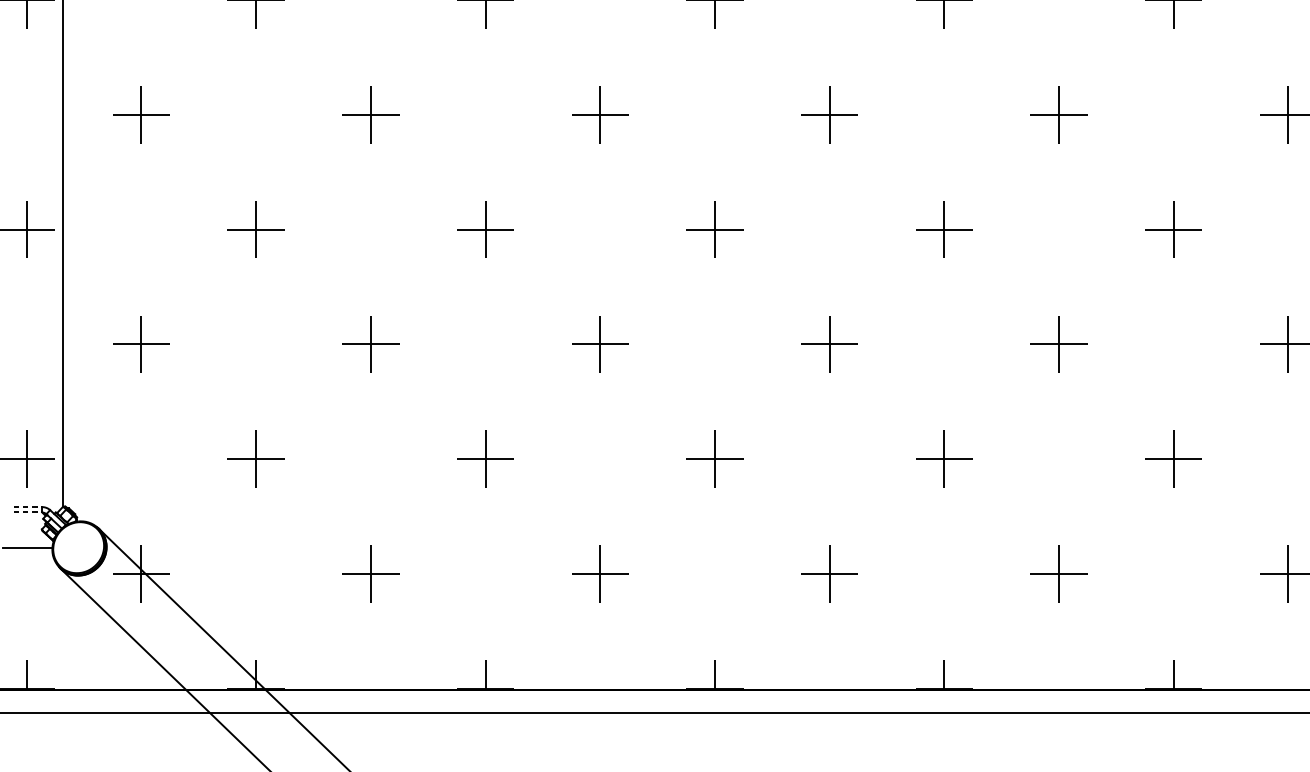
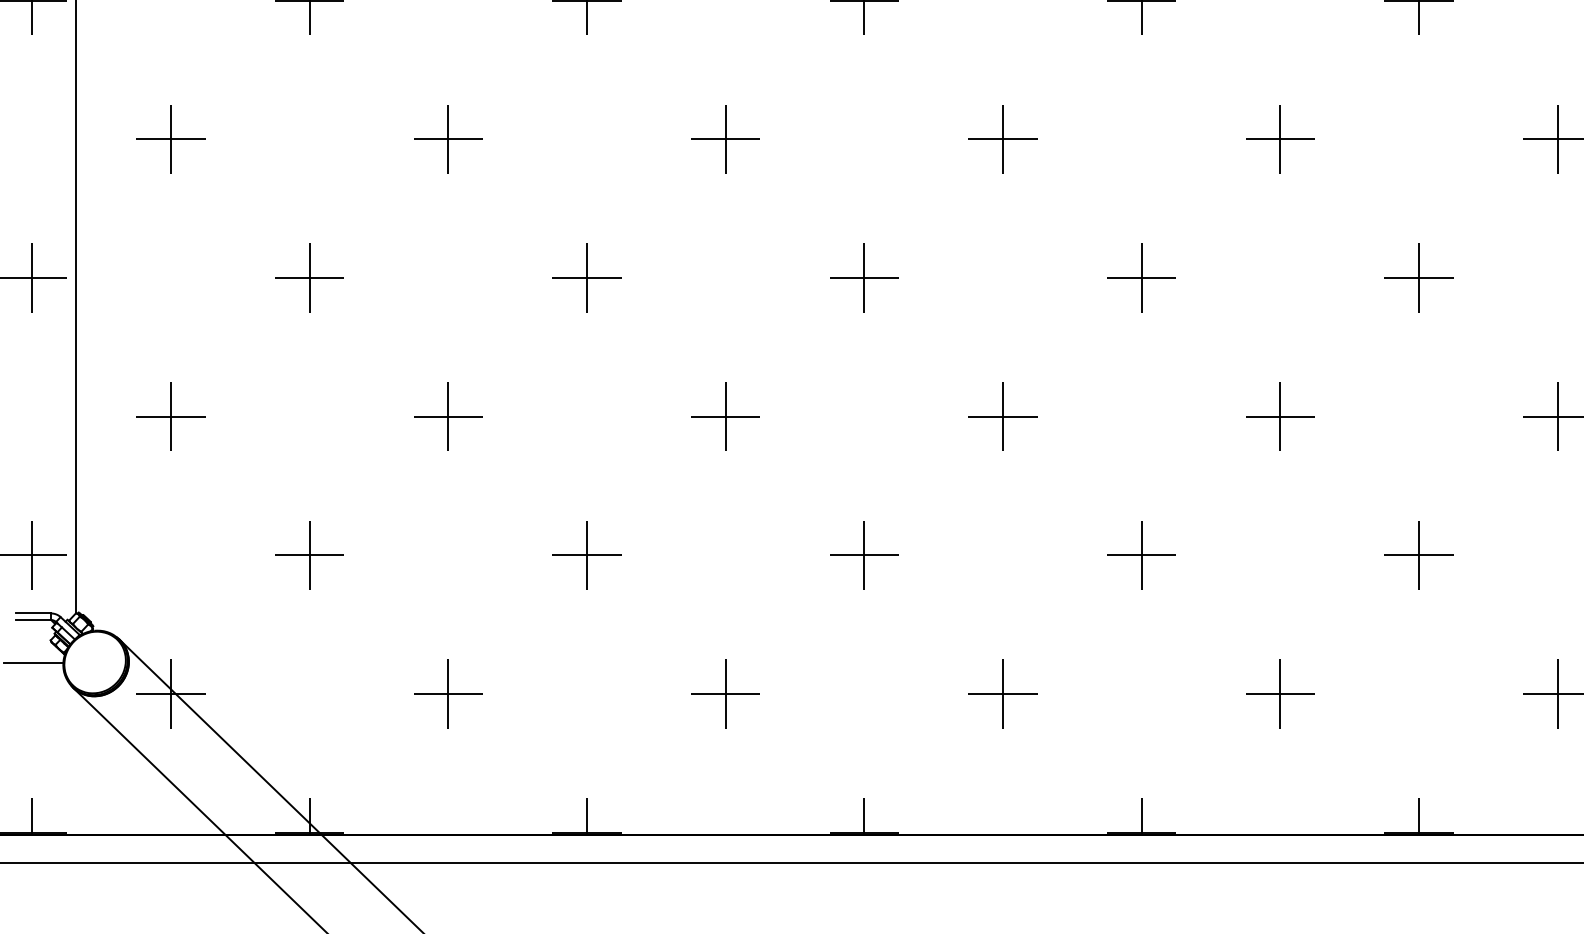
line: (28, 507) -> (34, 613), dashed -> solid
line: (28, 512) -> (34, 619), dashed -> solid

